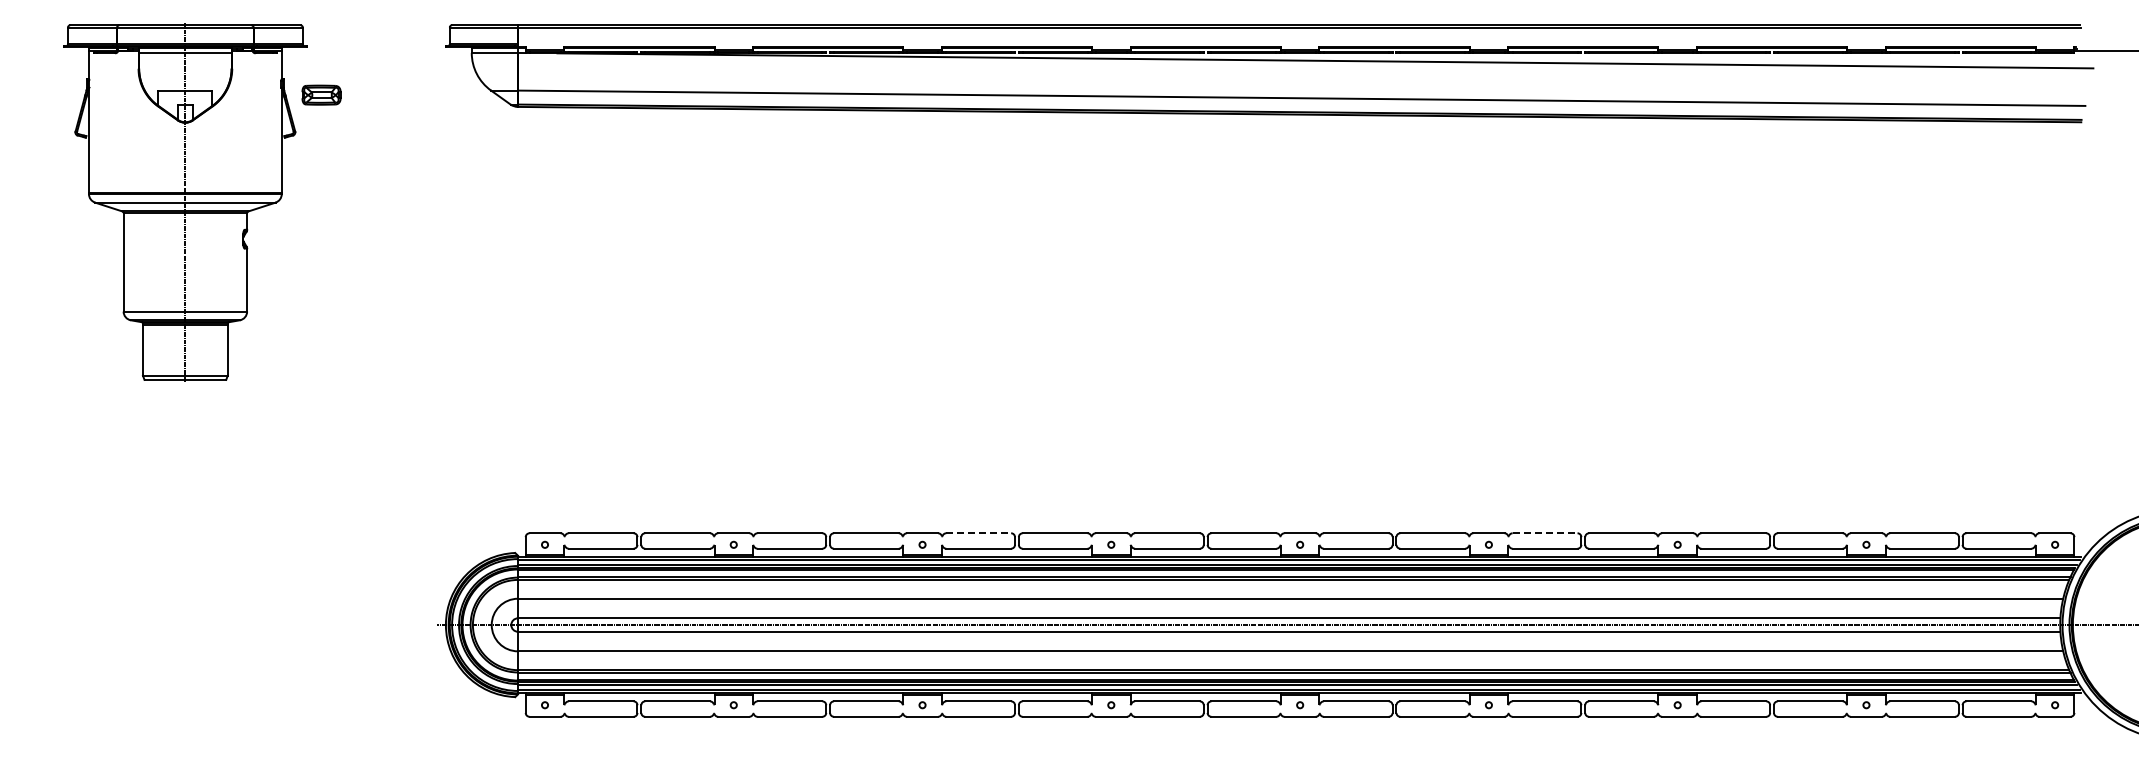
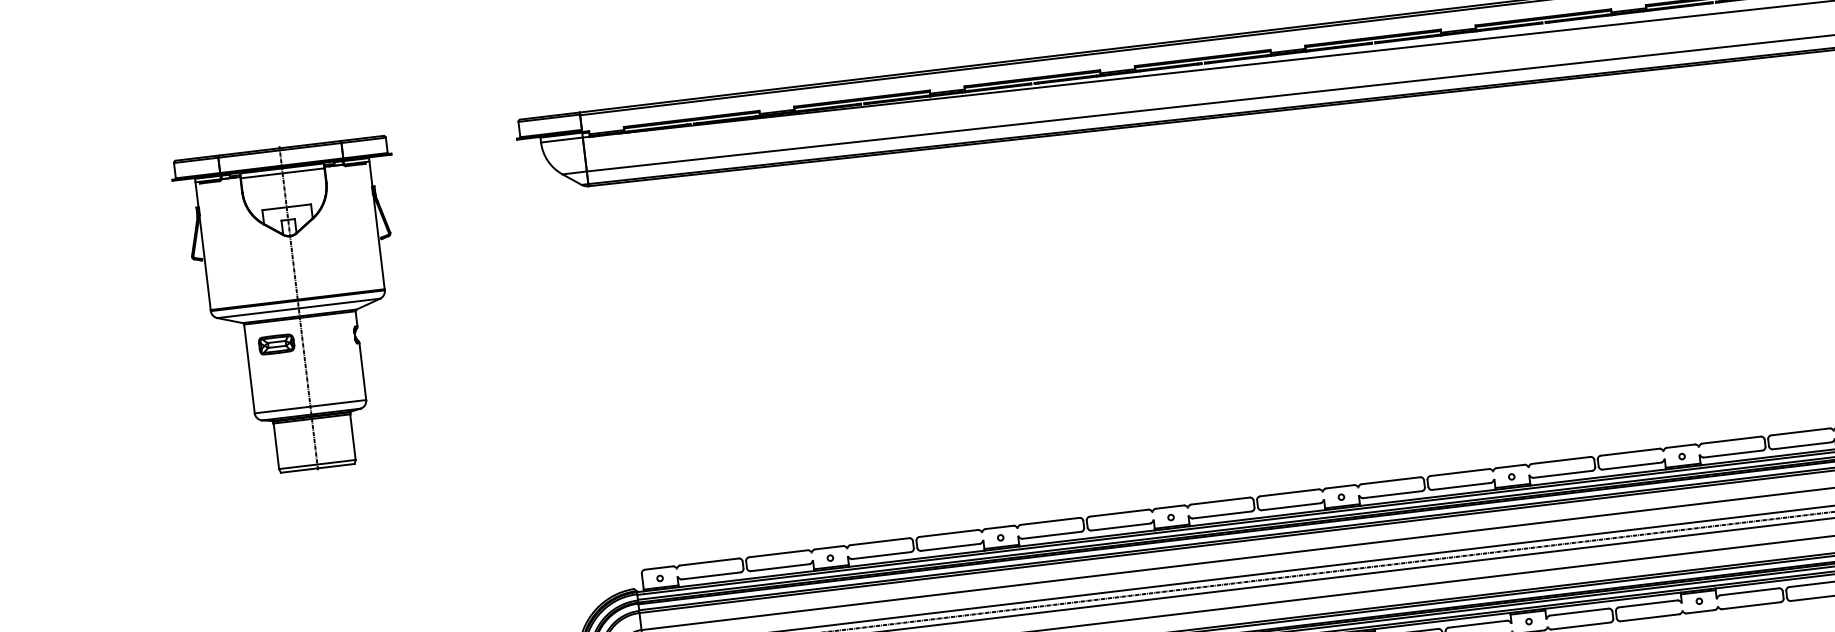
part: (321, 94) -> (276, 343), moved
line: (979, 533) -> (1050, 521), dashed -> solid
line: (1545, 533) -> (1561, 460), dashed -> solid

